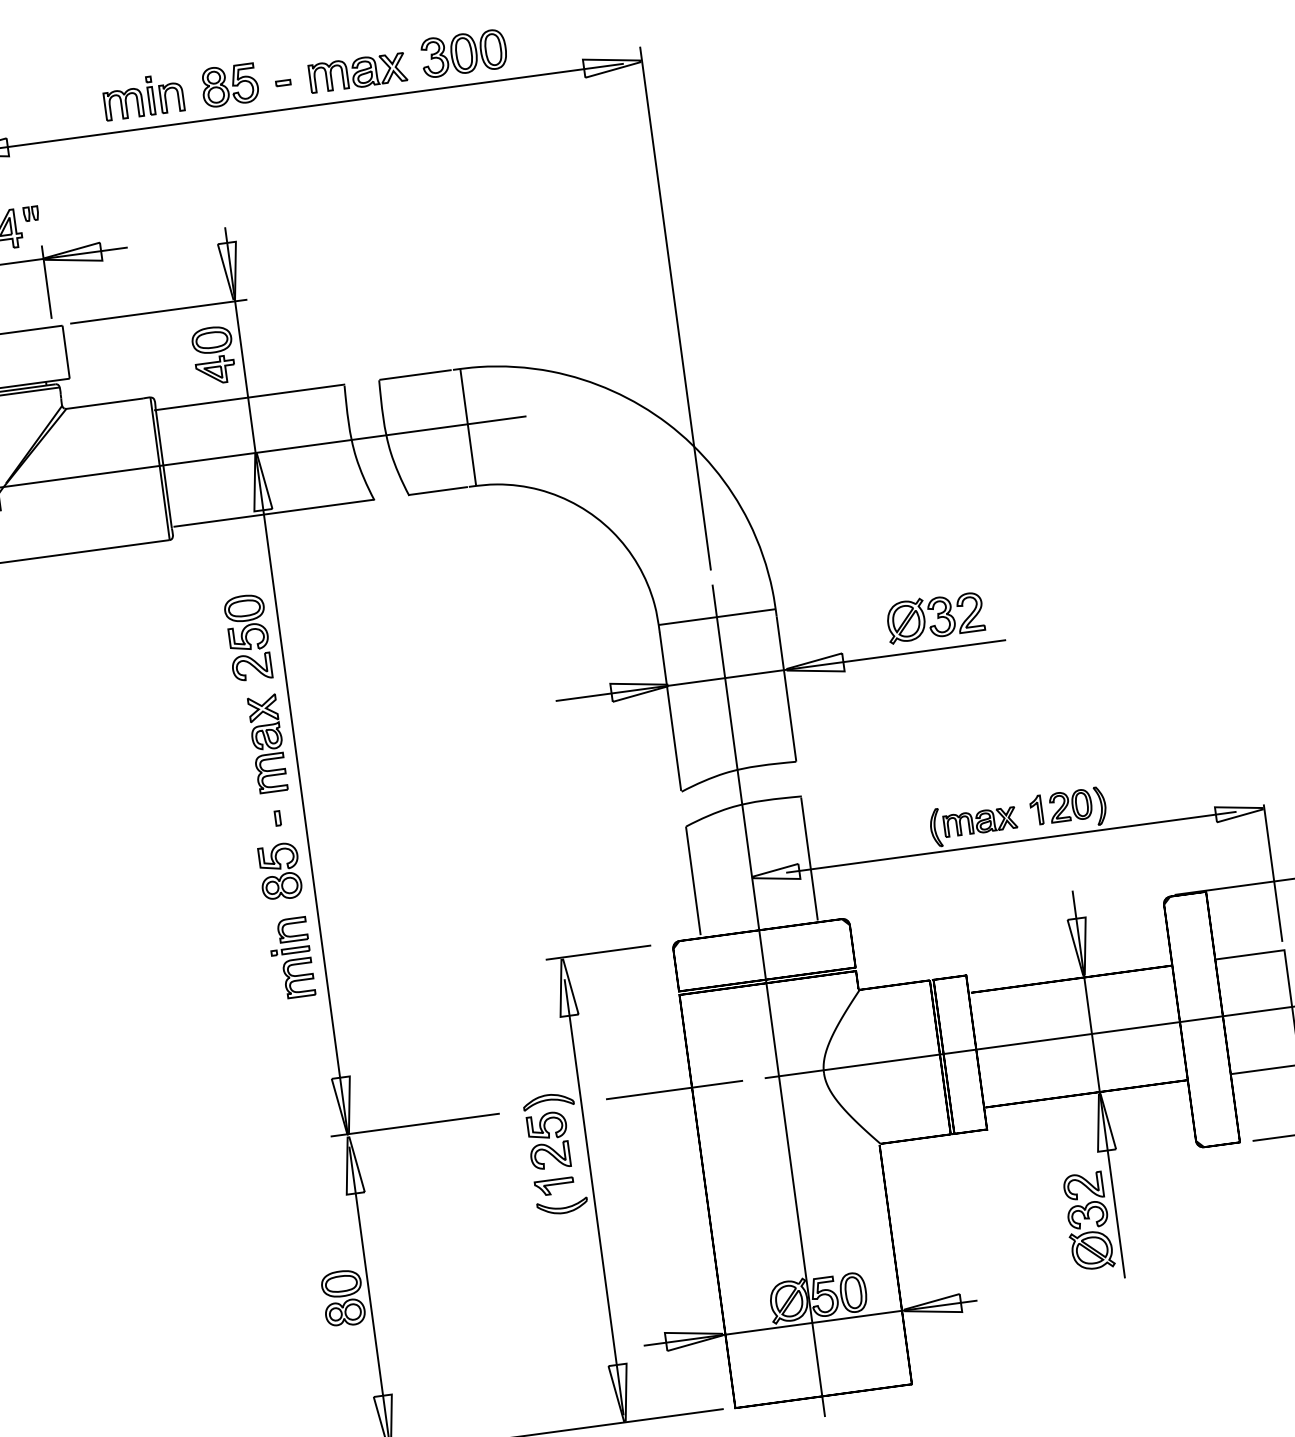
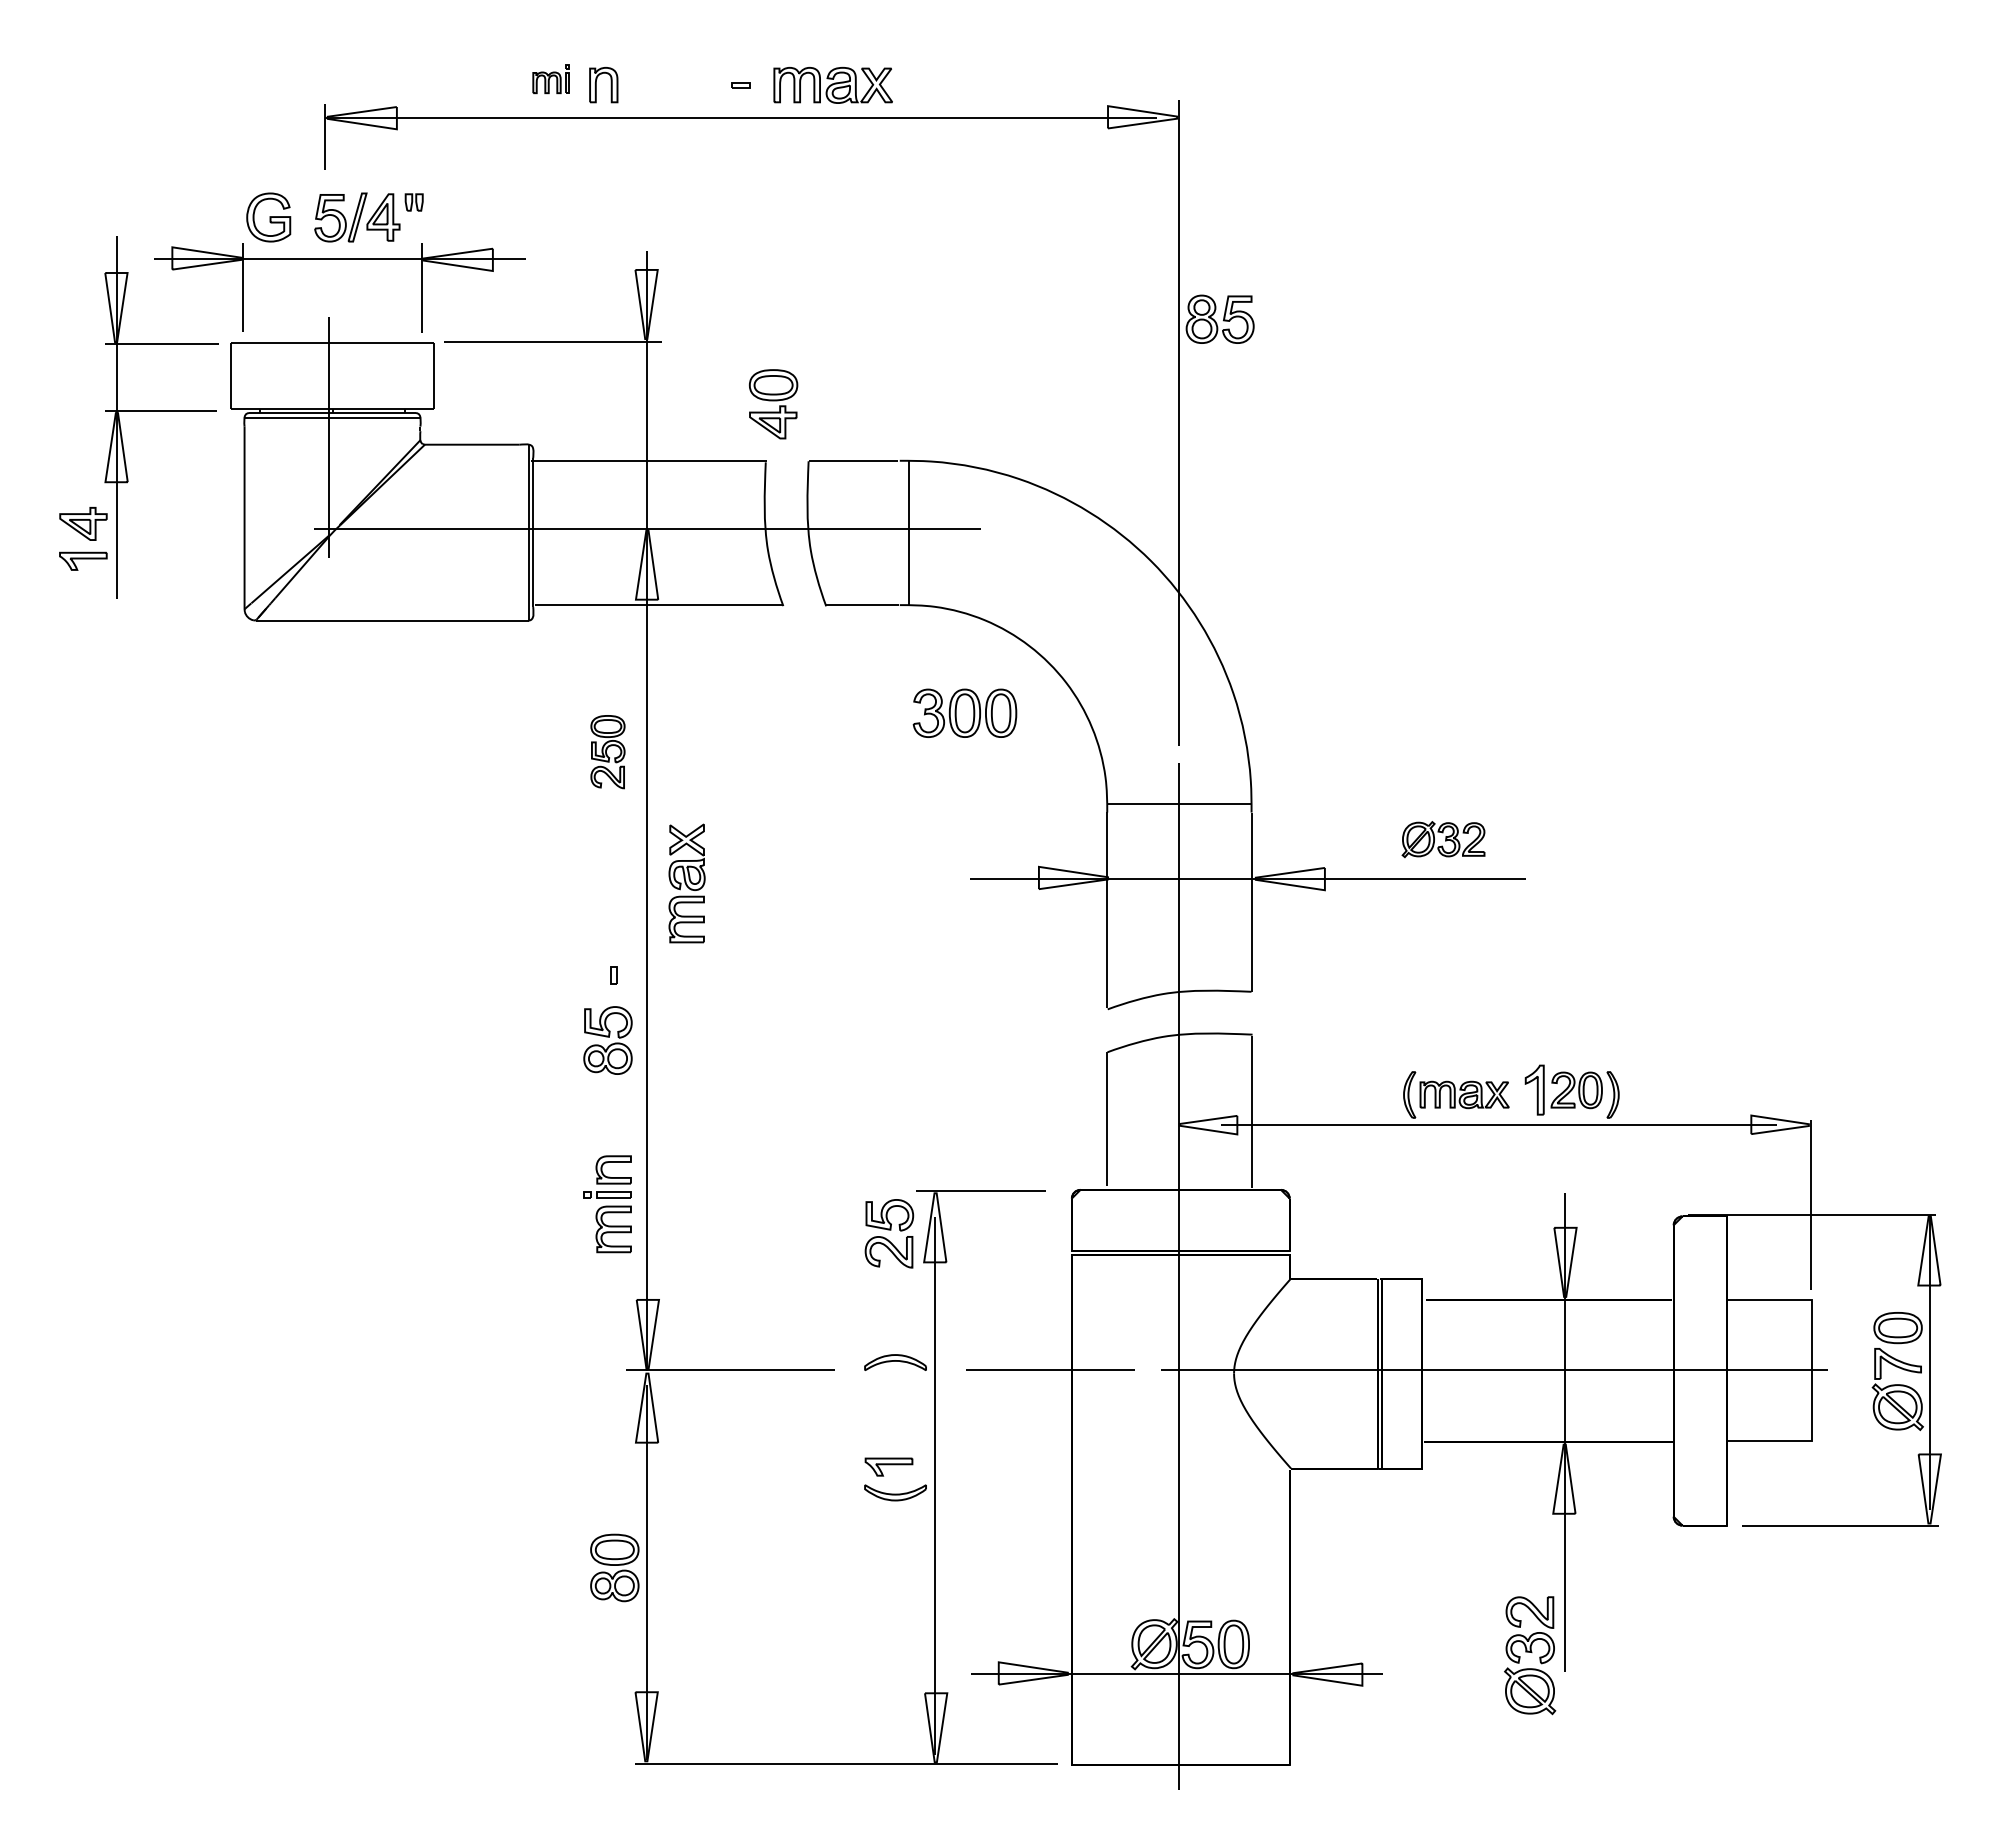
part: (463, 52) -> (964, 712), moved
part: (229, 84) -> (1219, 318), moved
part: (128, 99) -> (550, 79), size x0.6
part: (213, 355) -> (773, 404), moved
part: (935, 617) -> (1443, 839), size x0.7
part: (247, 637) -> (607, 751), size x0.7
part: (267, 743) -> (686, 883), moved
part: (1036, 809) -> (1534, 1089), size x1.4
part: (291, 958) -> (607, 1204), moved
part: (548, 1140) -> (889, 1233), moved
part: (1088, 1221) -> (1530, 1655), moved

